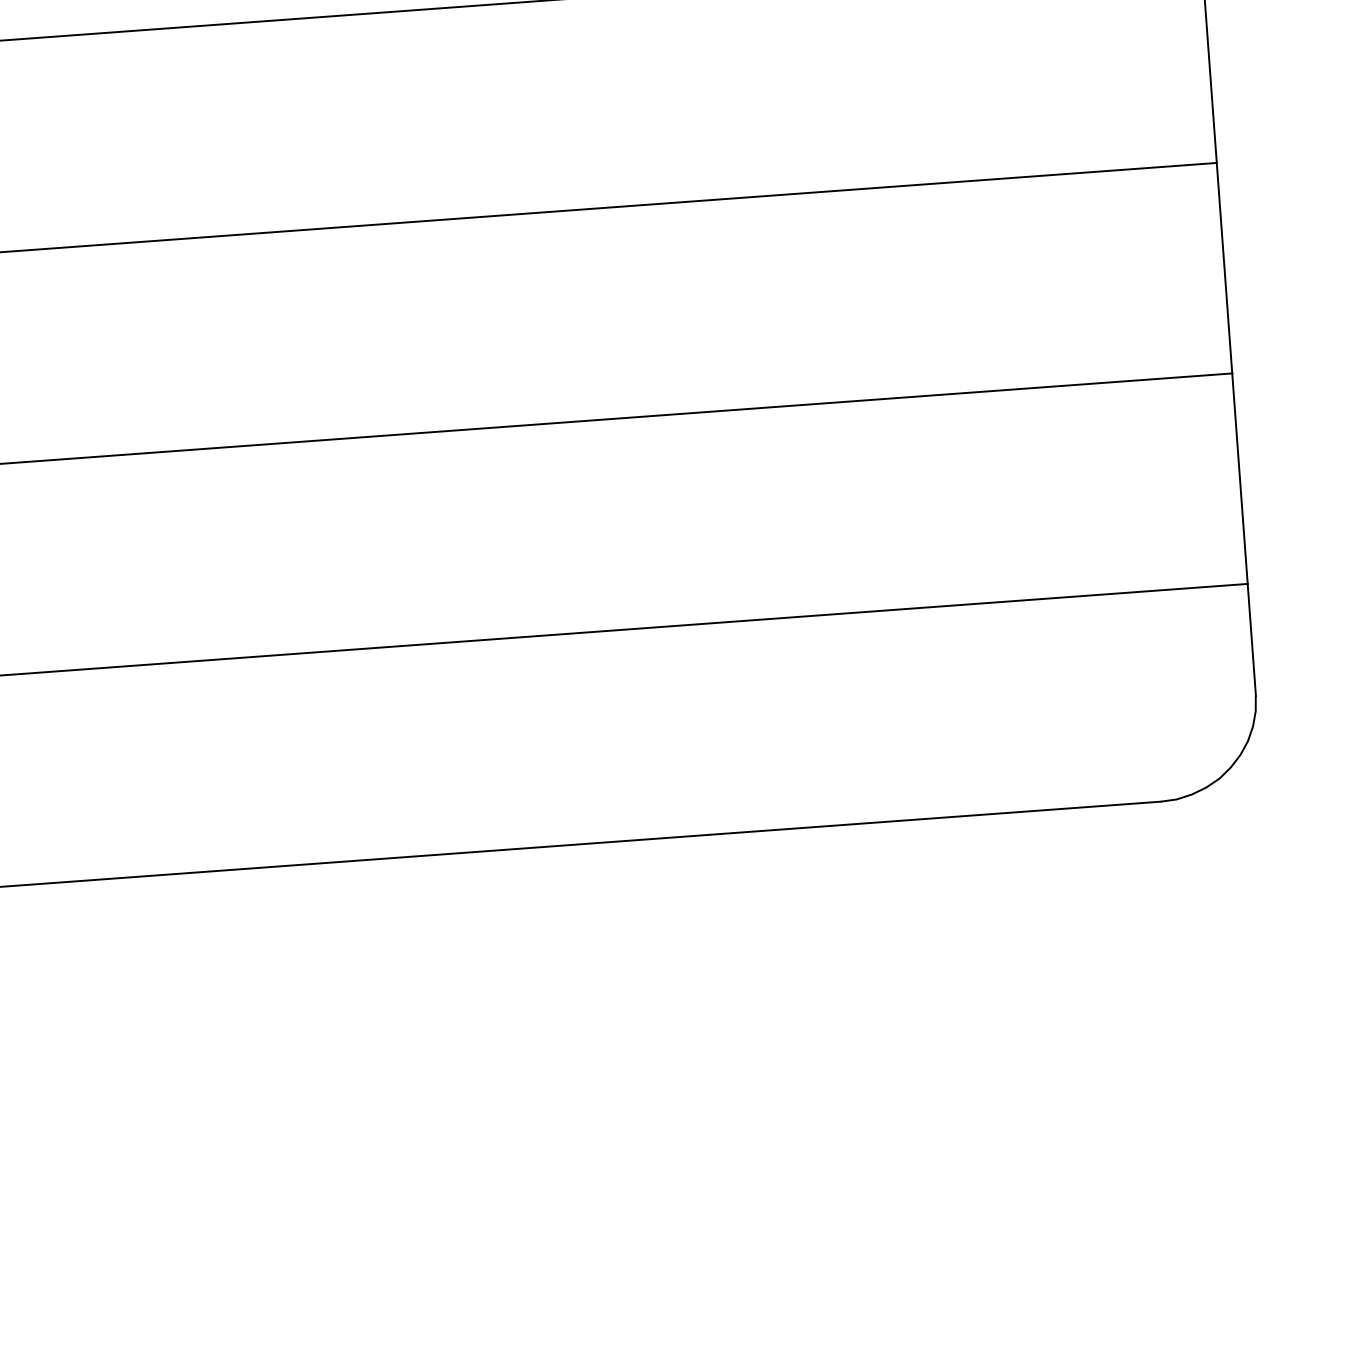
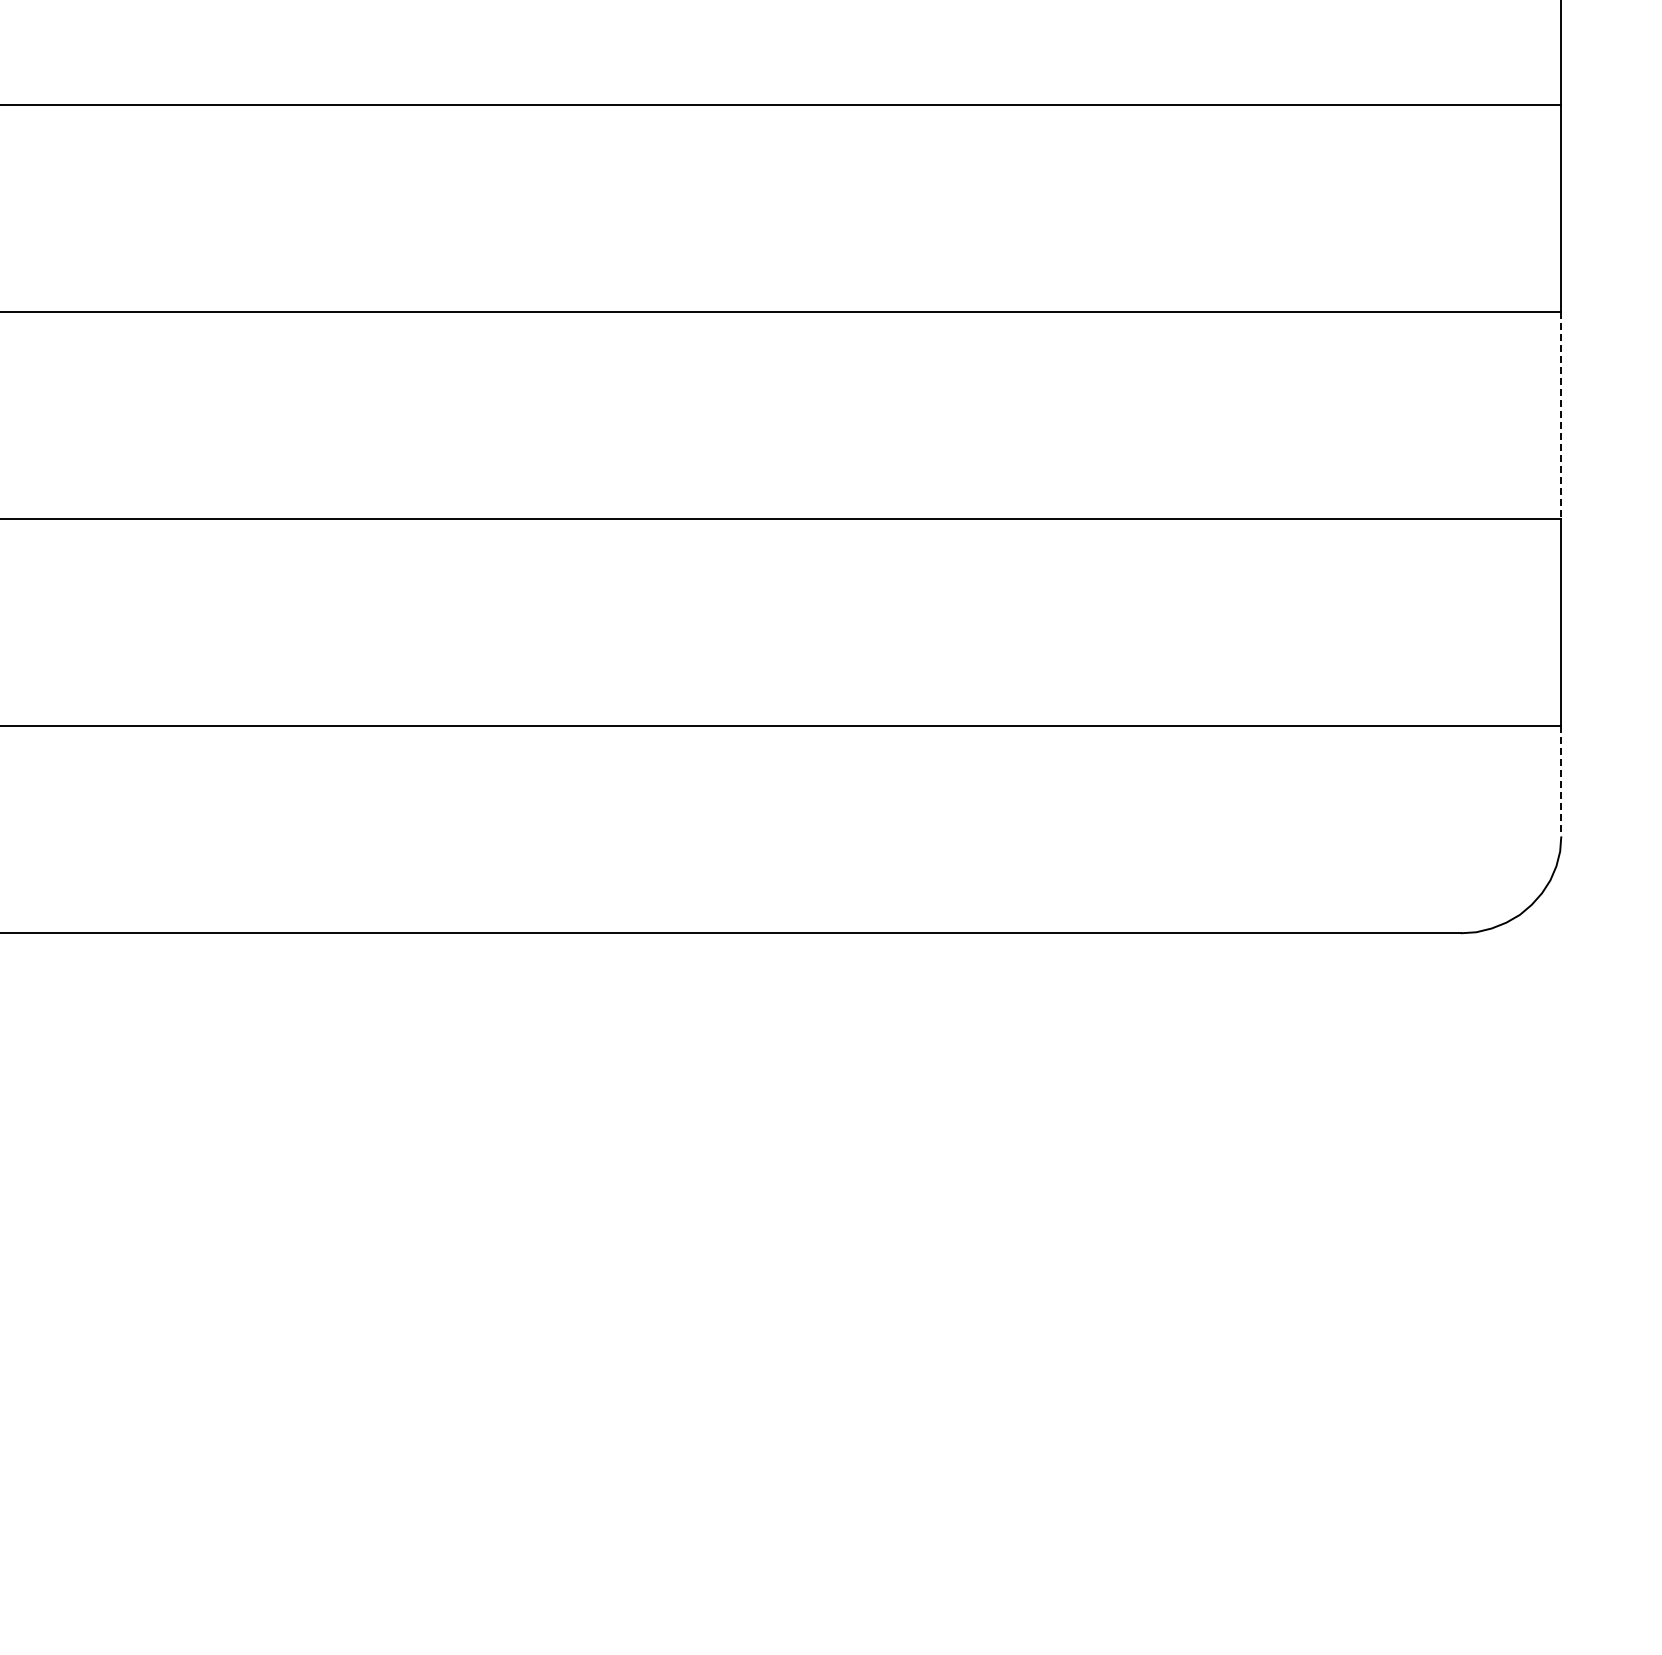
line: (1224, 267) -> (1561, 415), solid -> dashed
line: (1251, 639) -> (1561, 781), solid -> dashed

